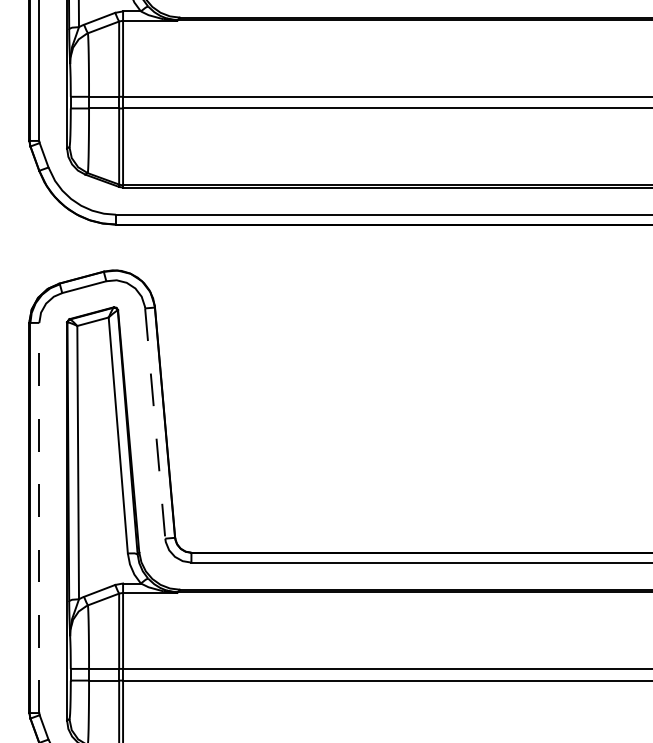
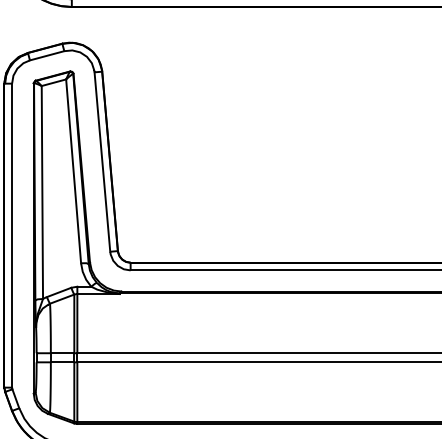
line: (155, 423) -> (102, 162), dashed -> solid
line: (39, 517) -> (12, 235), dashed -> solid

